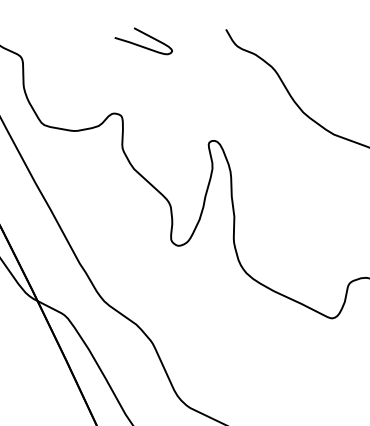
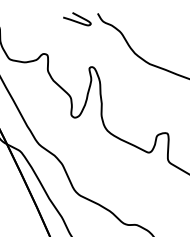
curve: (142, 44) -> (76, 20), moved

